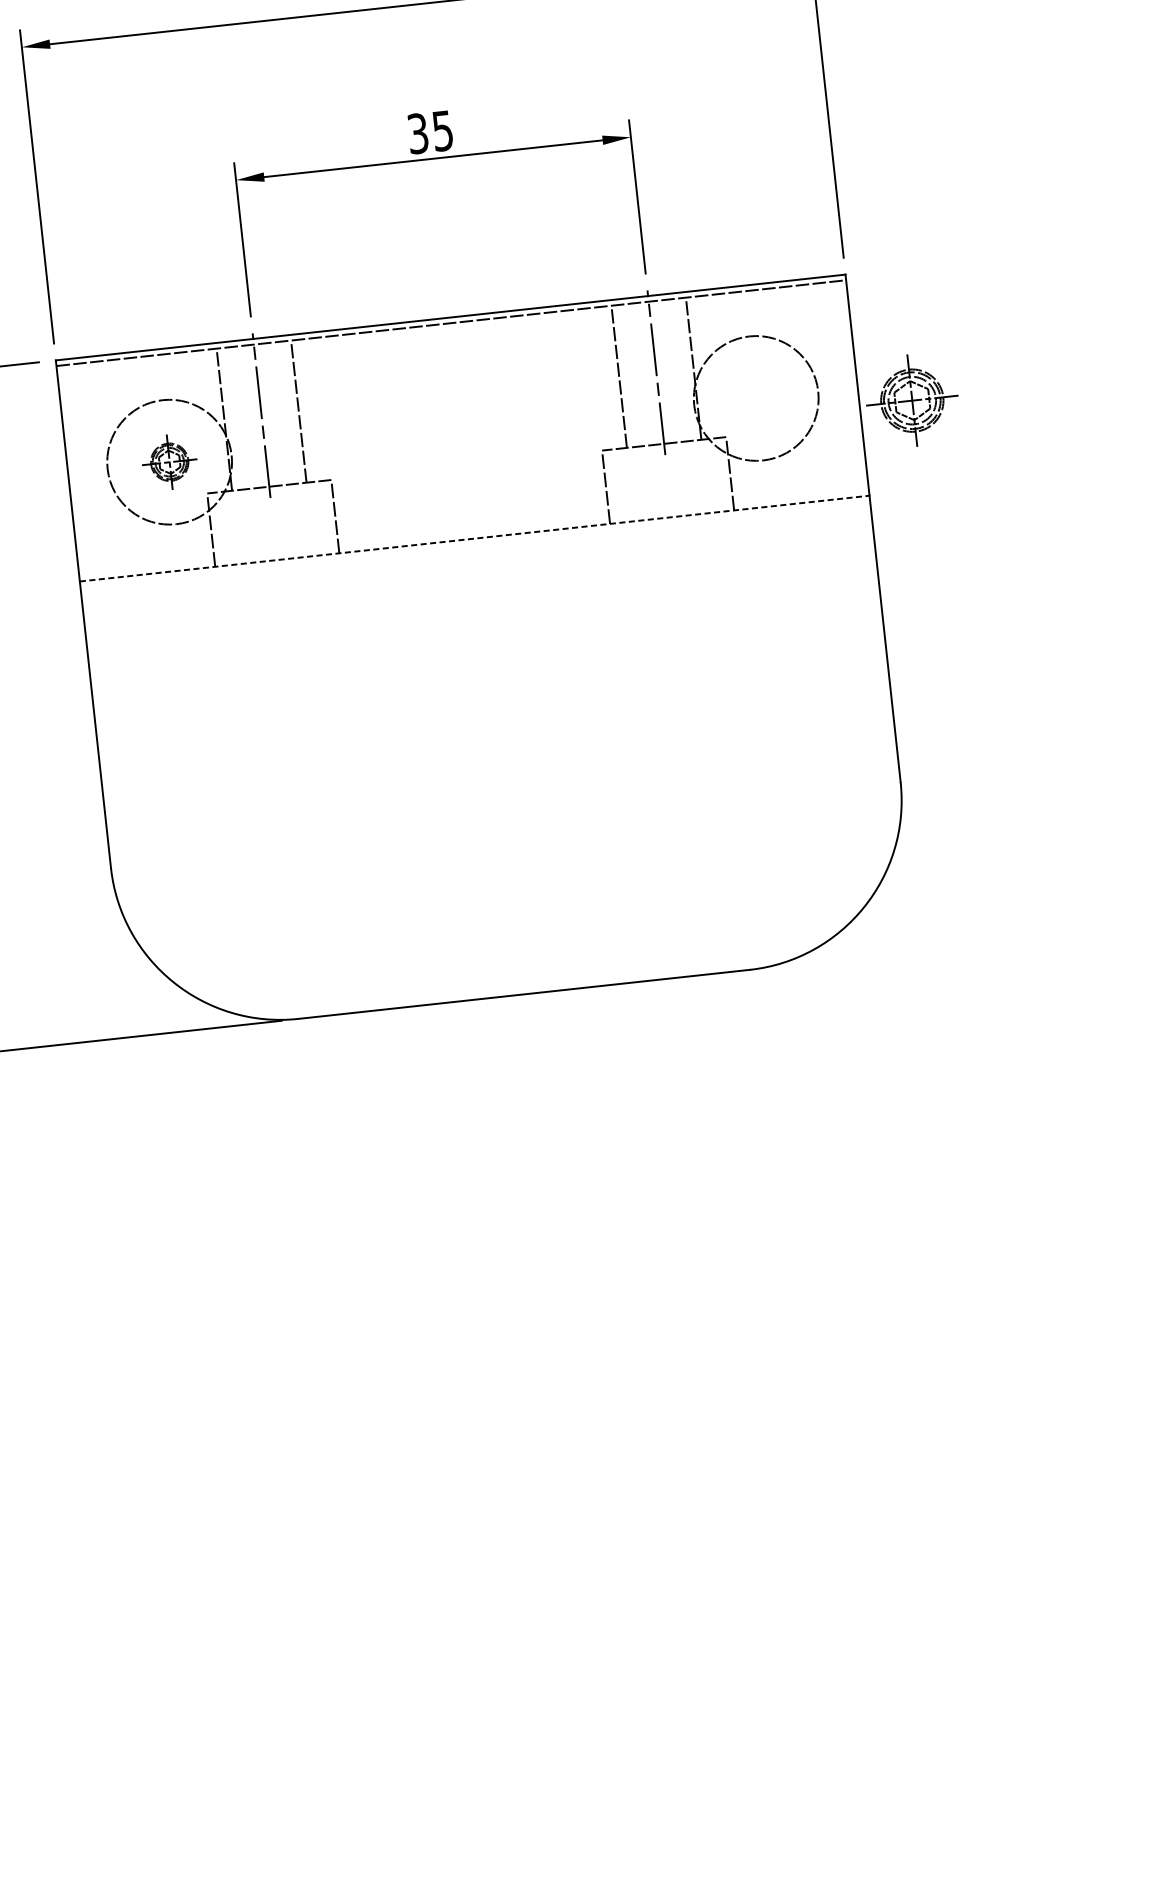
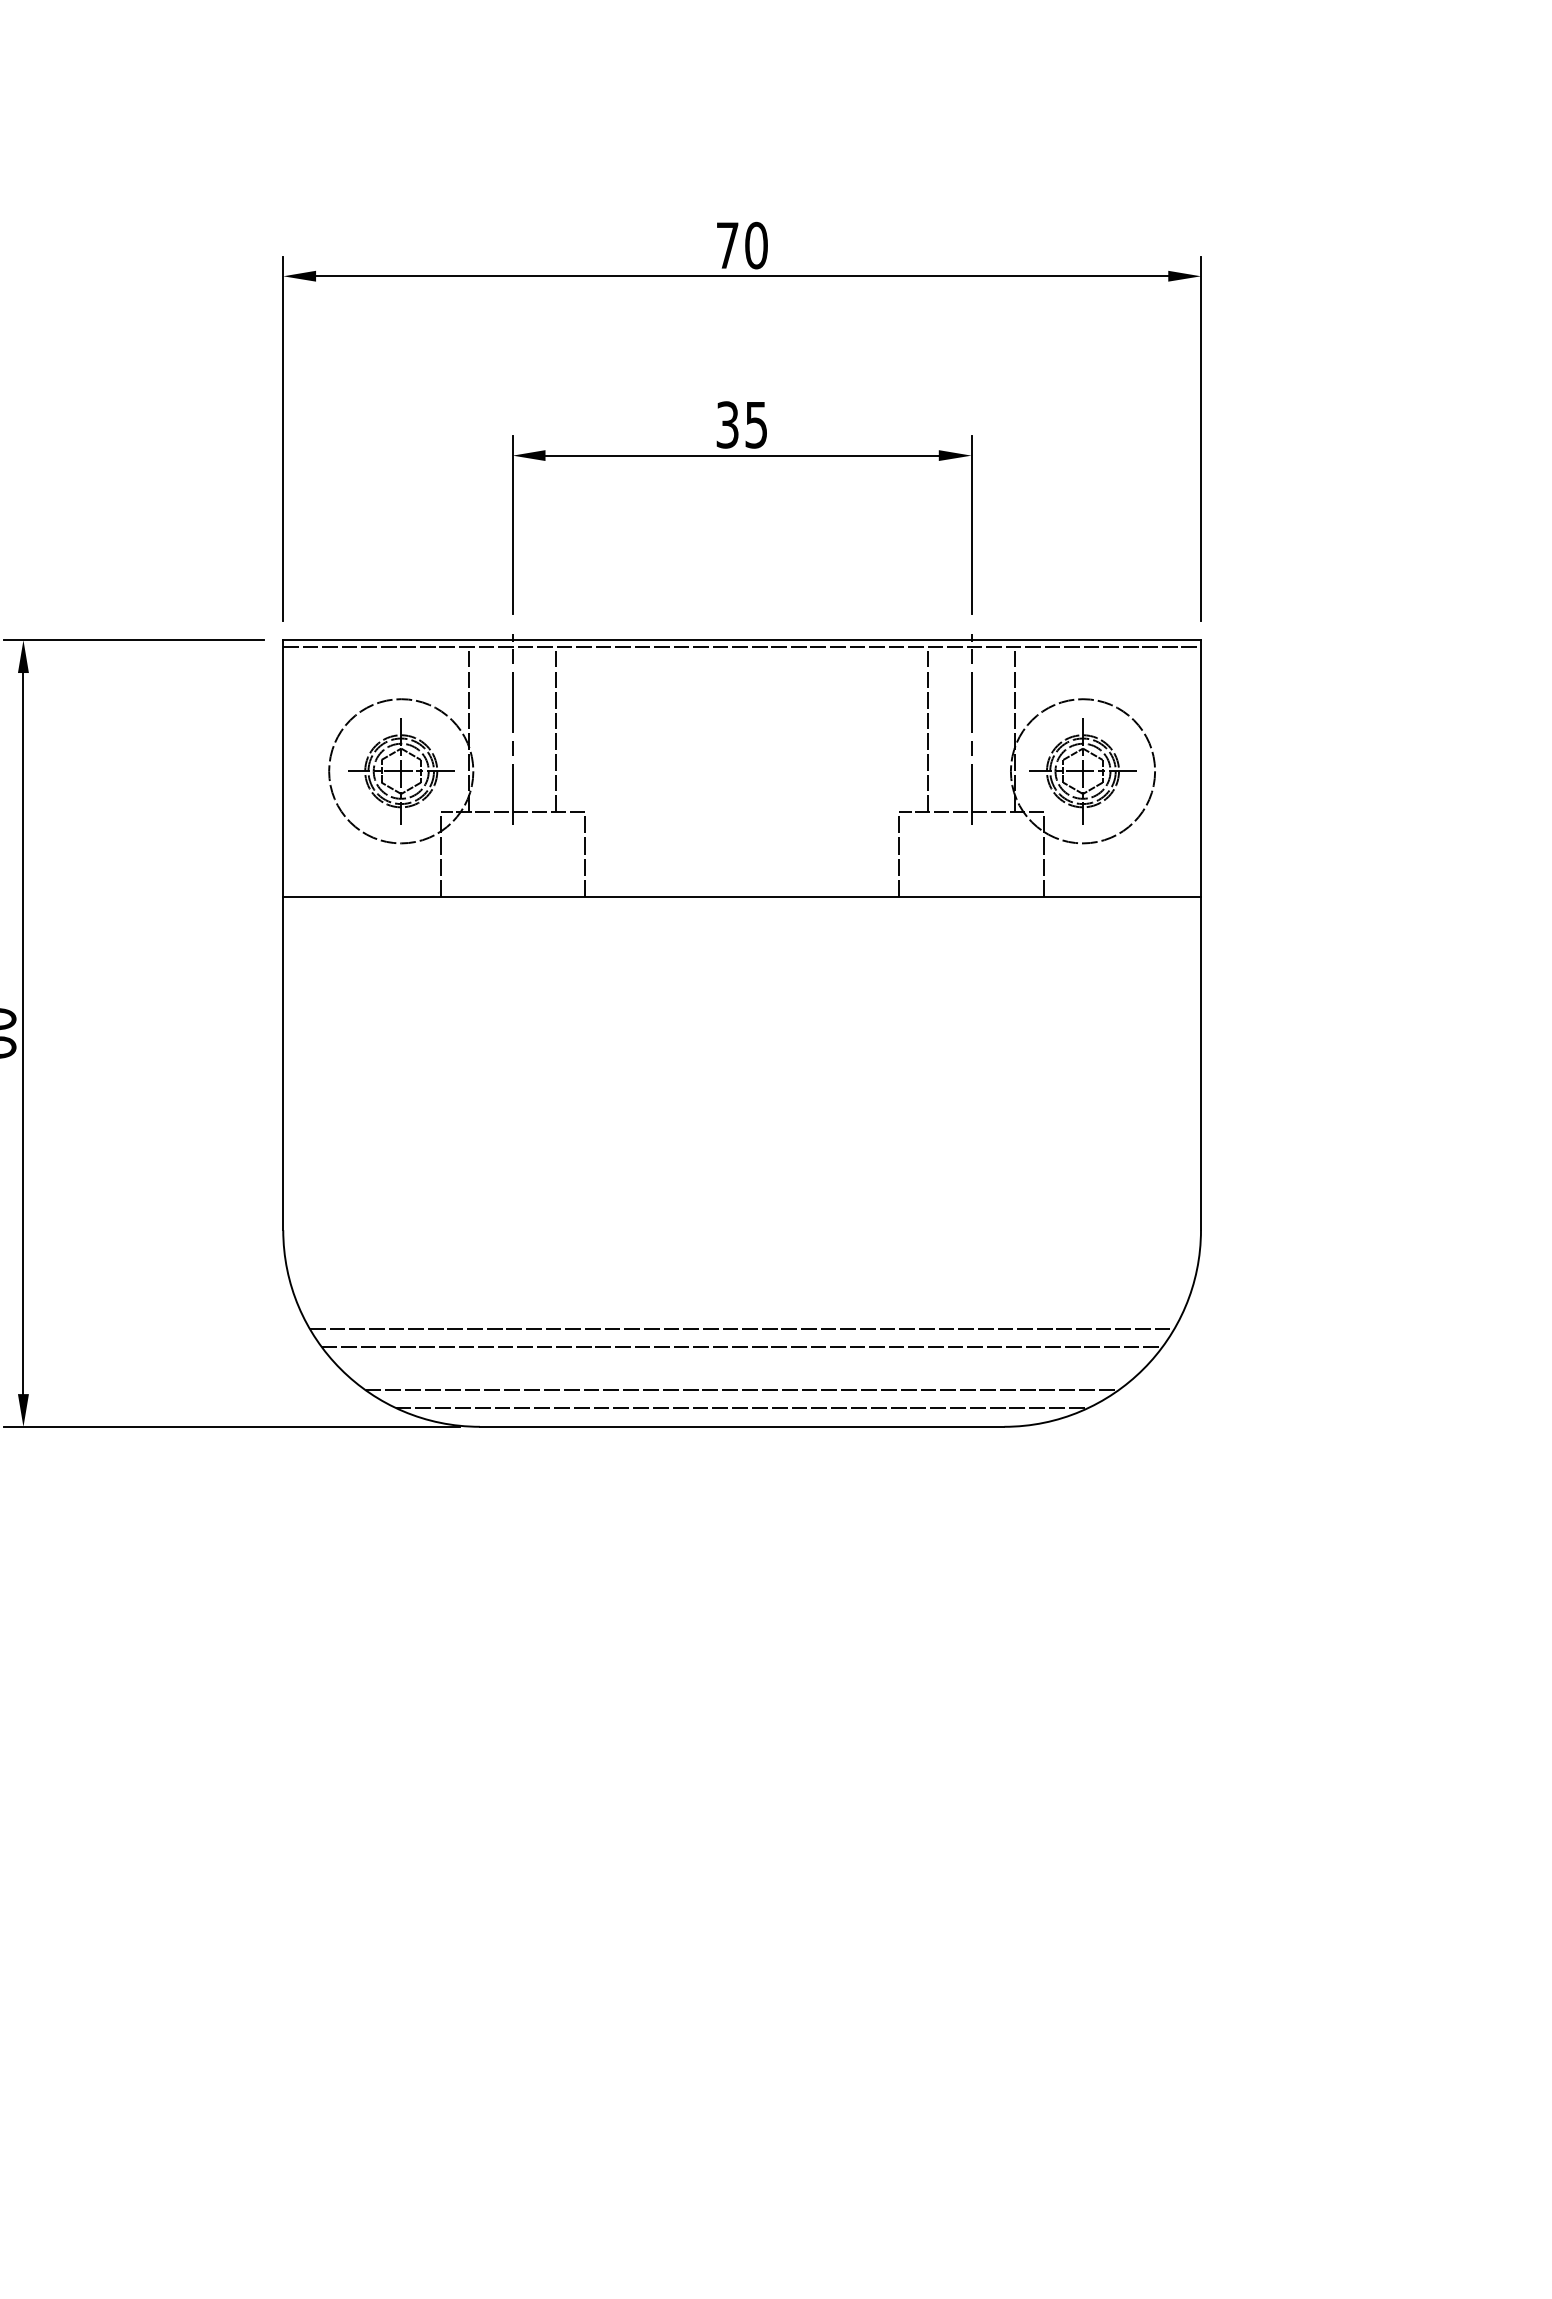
part: (911, 400) -> (1082, 771), moved
part: (169, 462) -> (401, 771), size x1.67
line: (475, 538) -> (742, 897), dashed -> solid
line: (514, 910) -> (741, 1329), added
line: (516, 925) -> (741, 1346), added
line: (520, 963) -> (741, 1390), added
line: (521, 977) -> (741, 1407), added

